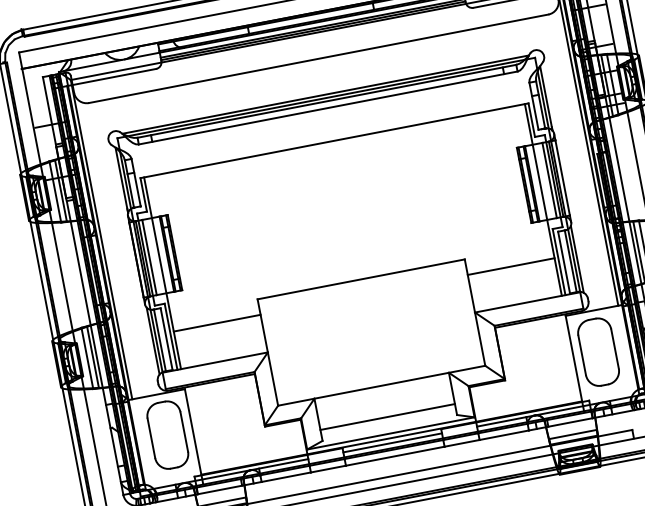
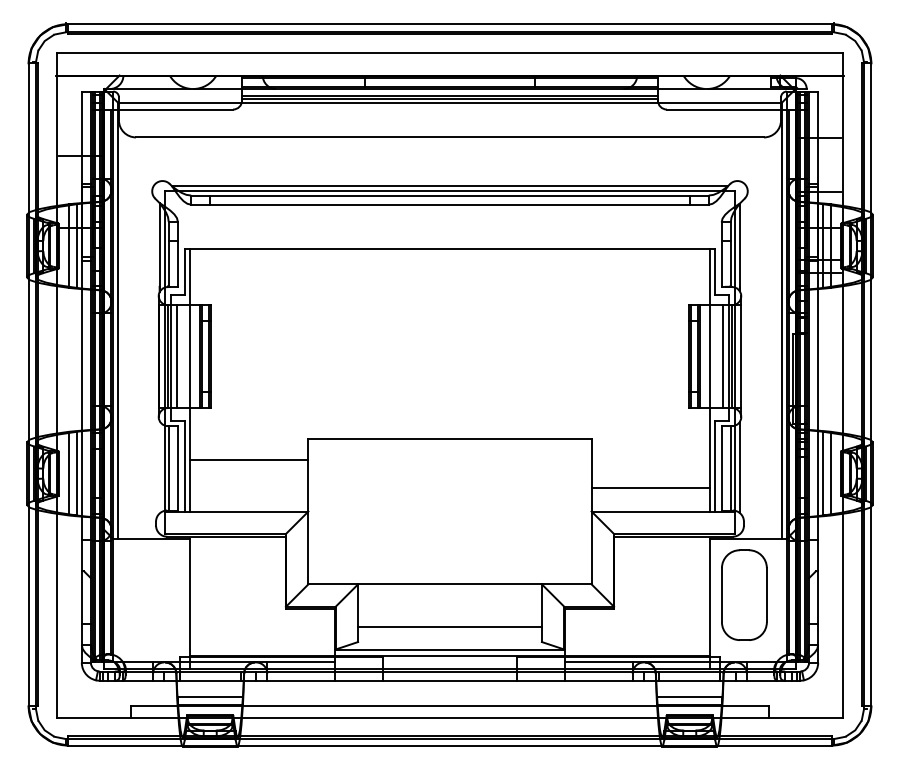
line: (510, 266) -> (650, 488), moved
line: (153, 341) -> (160, 467), removed
part: (167, 434) -> (155, 594), removed
line: (392, 442) -> (449, 662), removed

